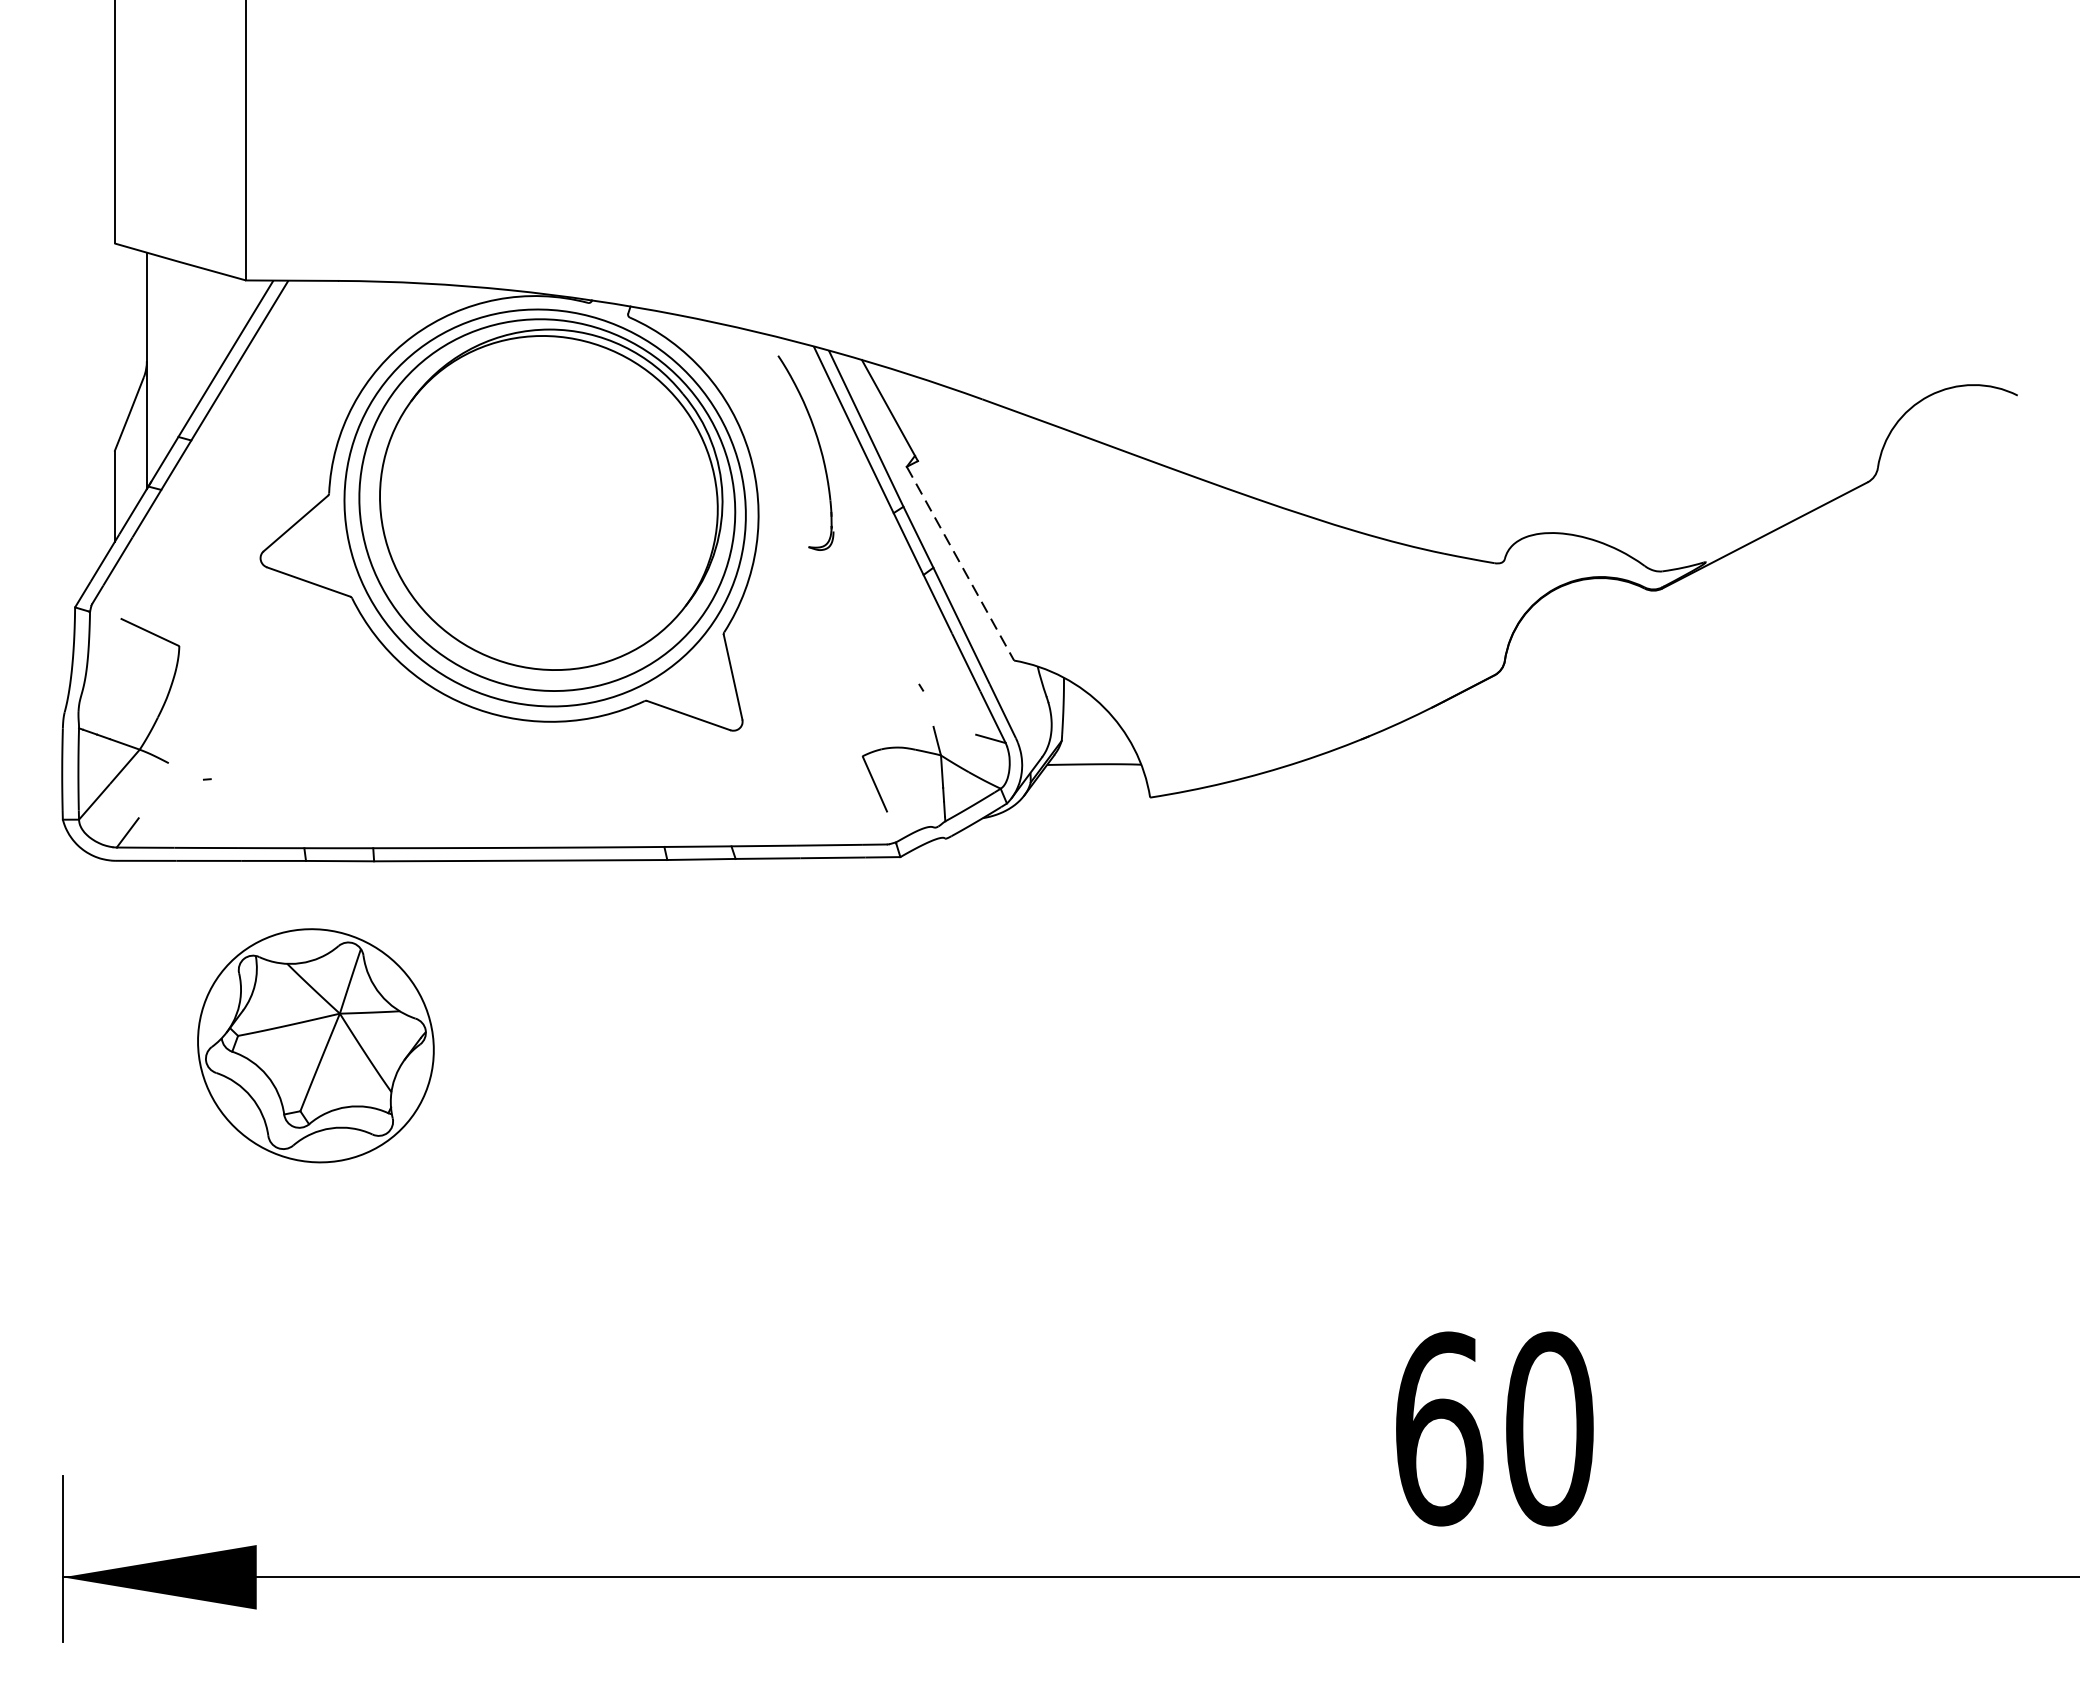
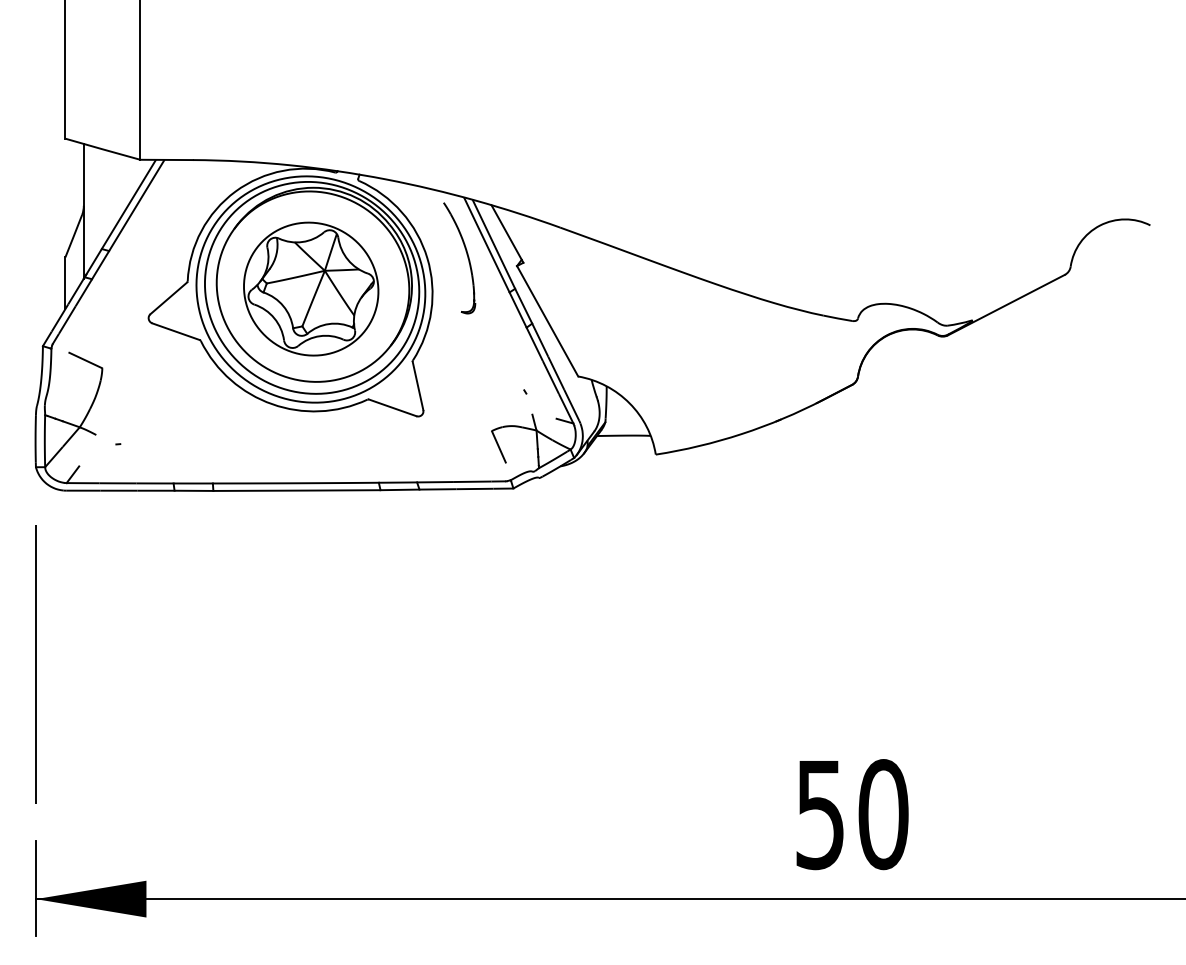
line: (960, 564) -> (547, 321), dashed -> solid
part: (316, 1044) -> (311, 288), moved
line: (62, 1165) -> (35, 664), added
text: (1439, 1428) -> (820, 814), 60 -> 50

